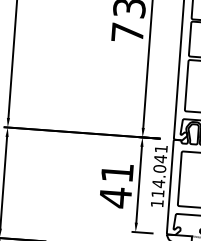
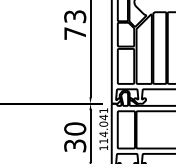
text: (116, 185) -> (75, 137), 41 -> 30

